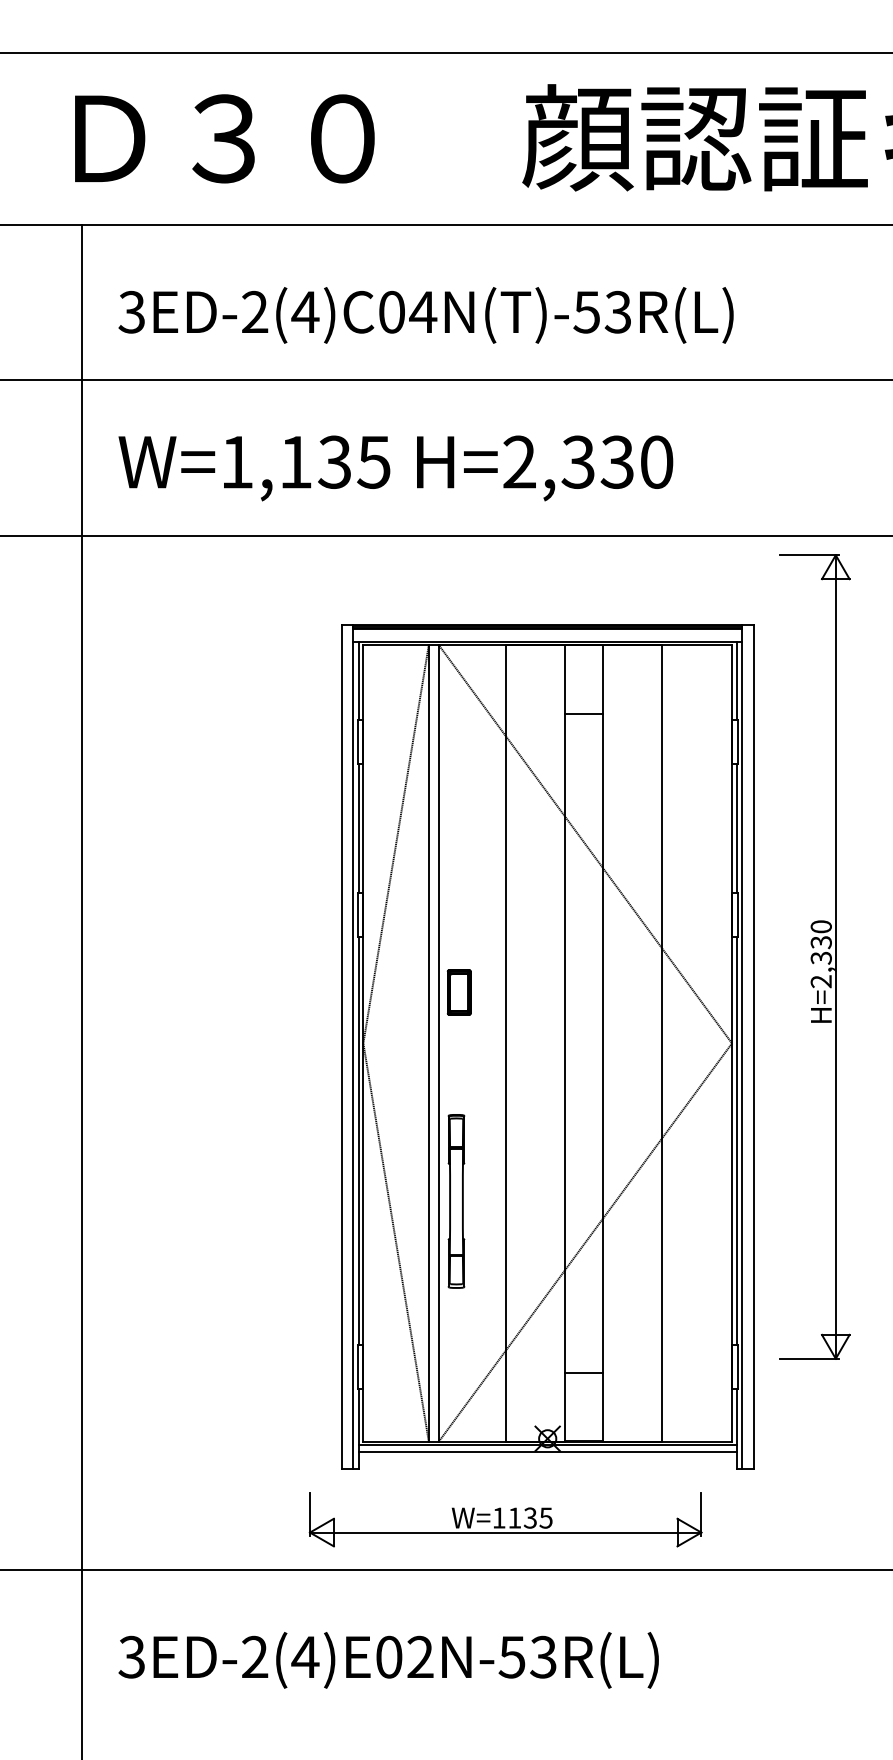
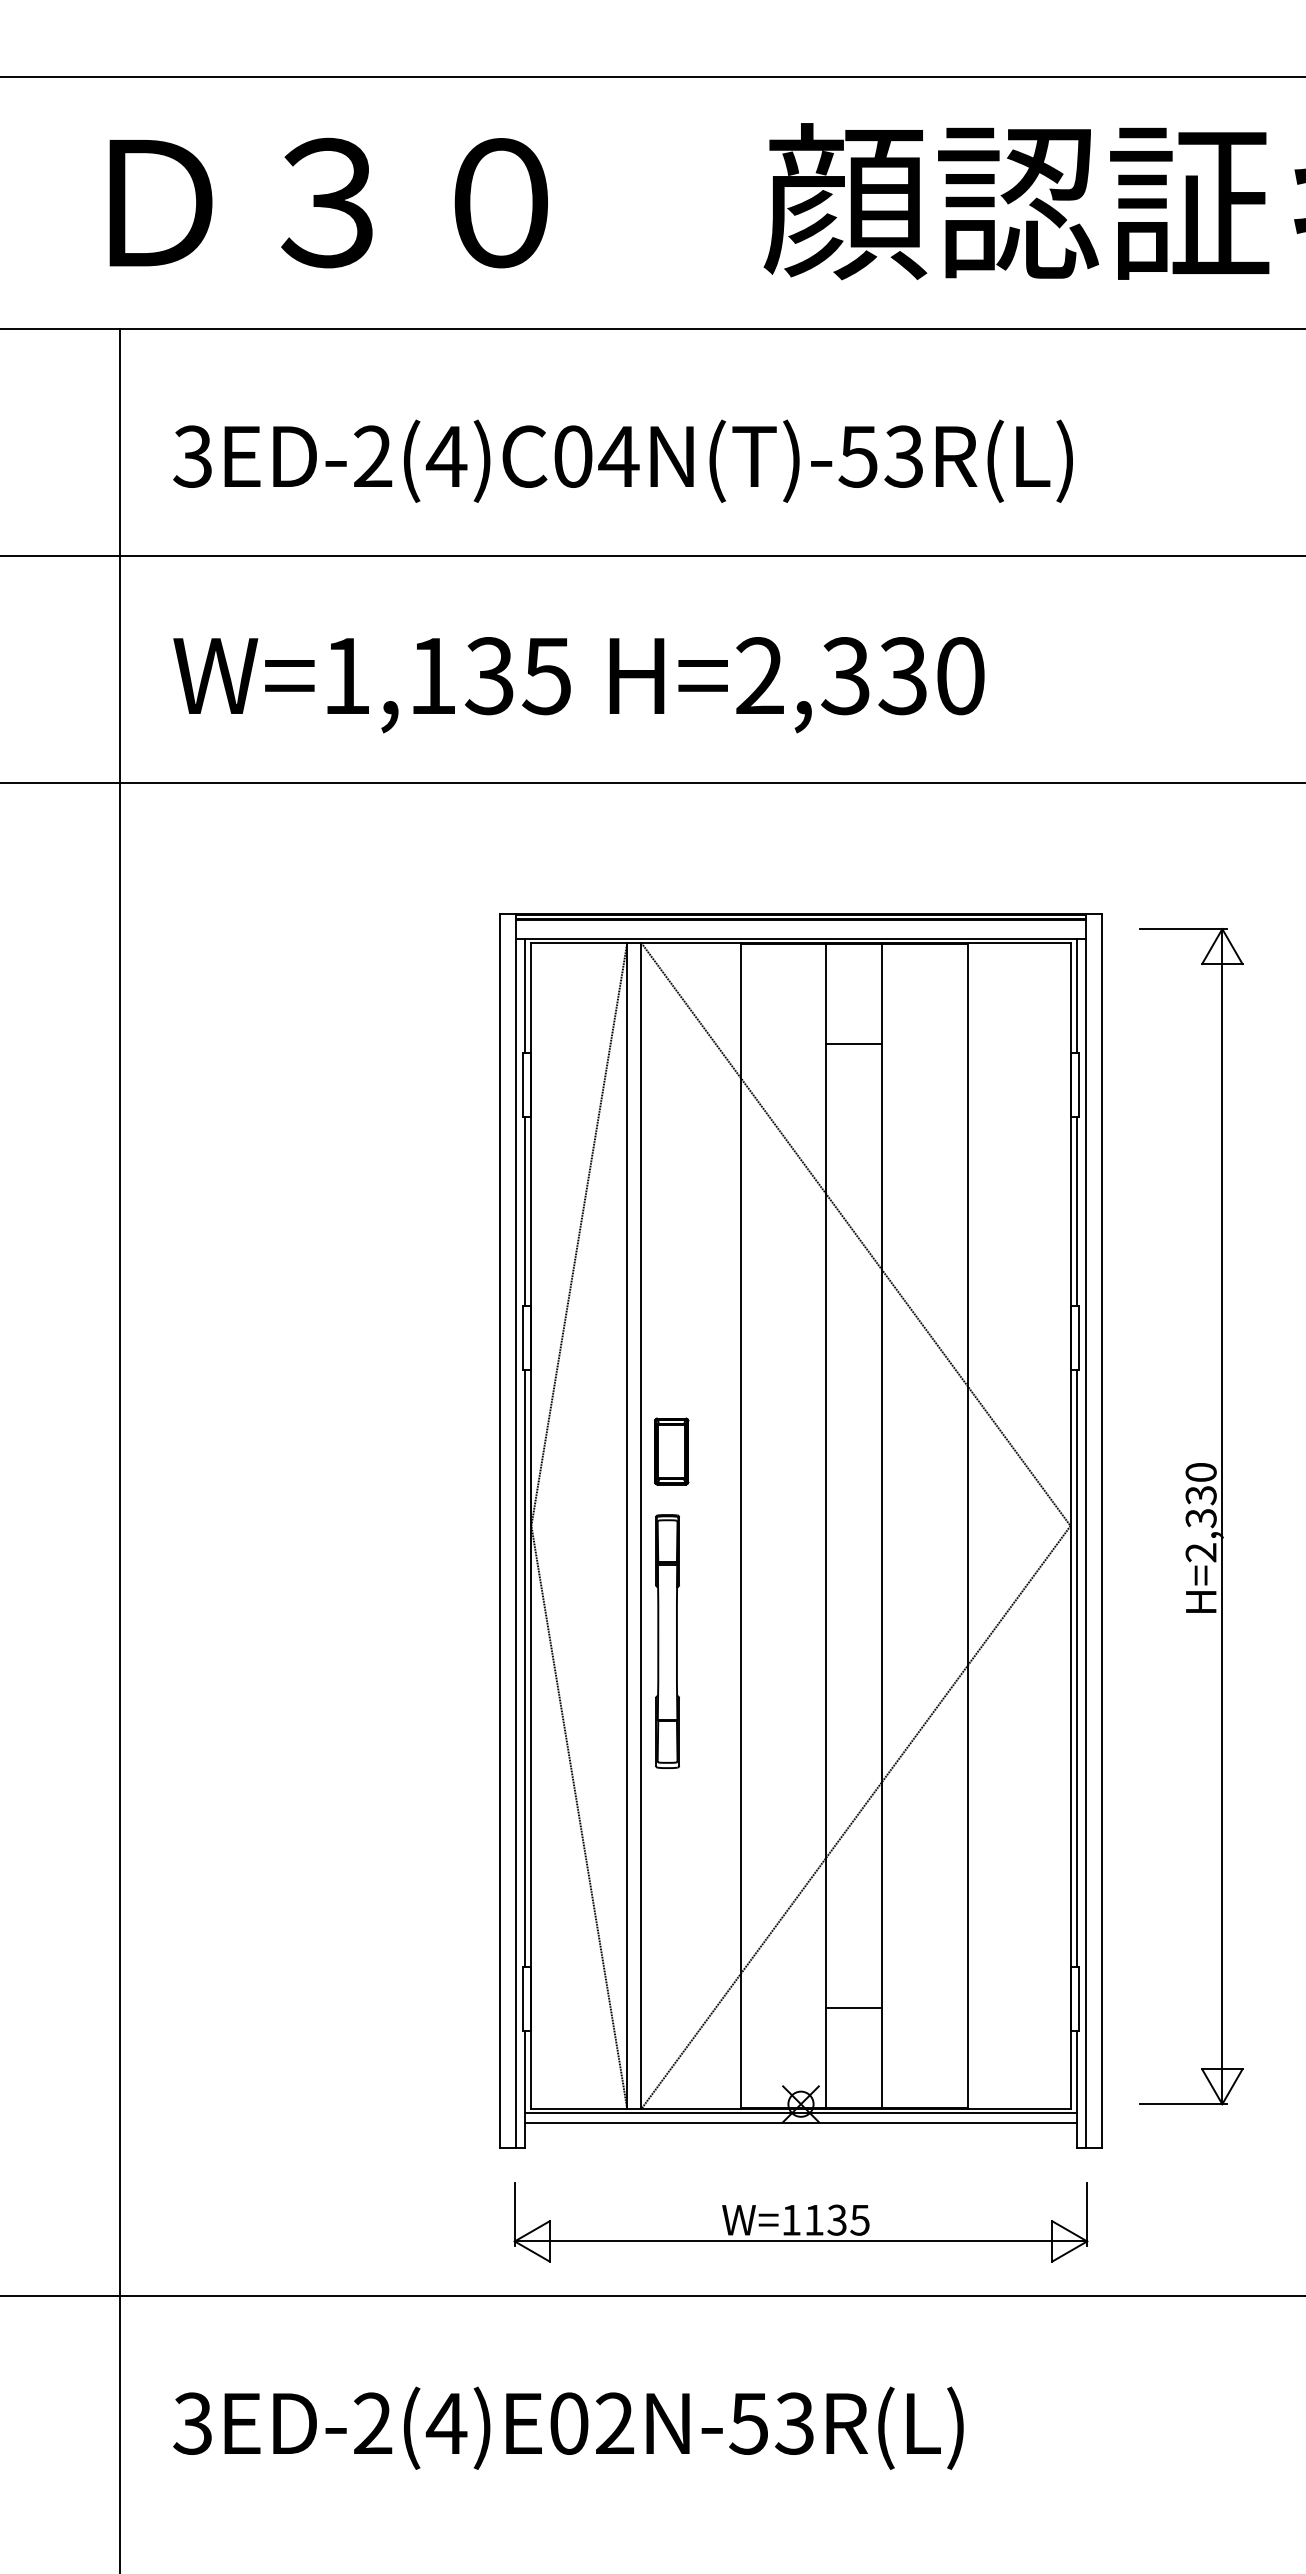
part: (814, 956) -> (1191, 1515), moved
part: (456, 1201) -> (667, 1641), moved
part: (505, 1519) -> (800, 2222), moved

